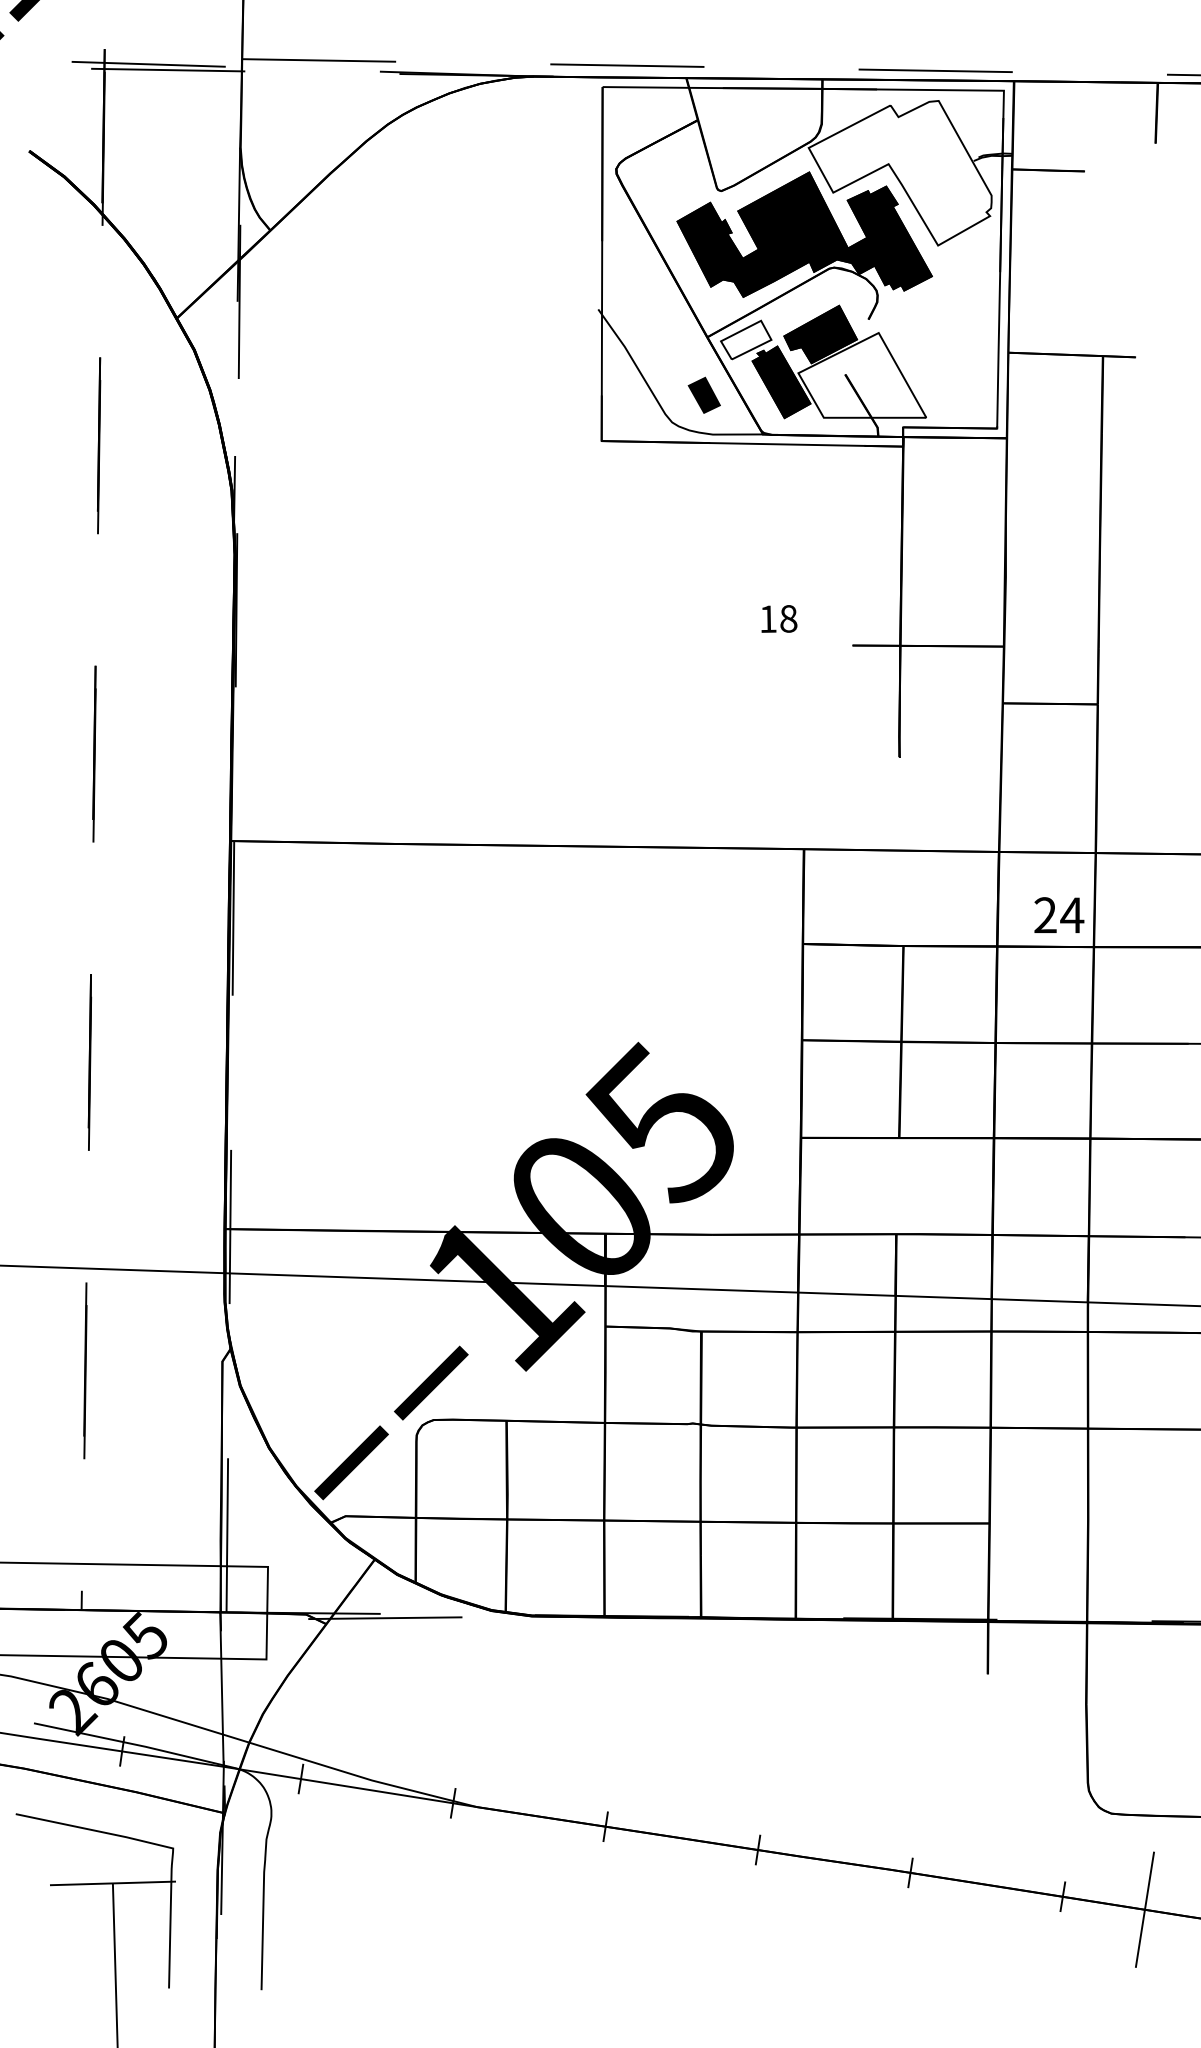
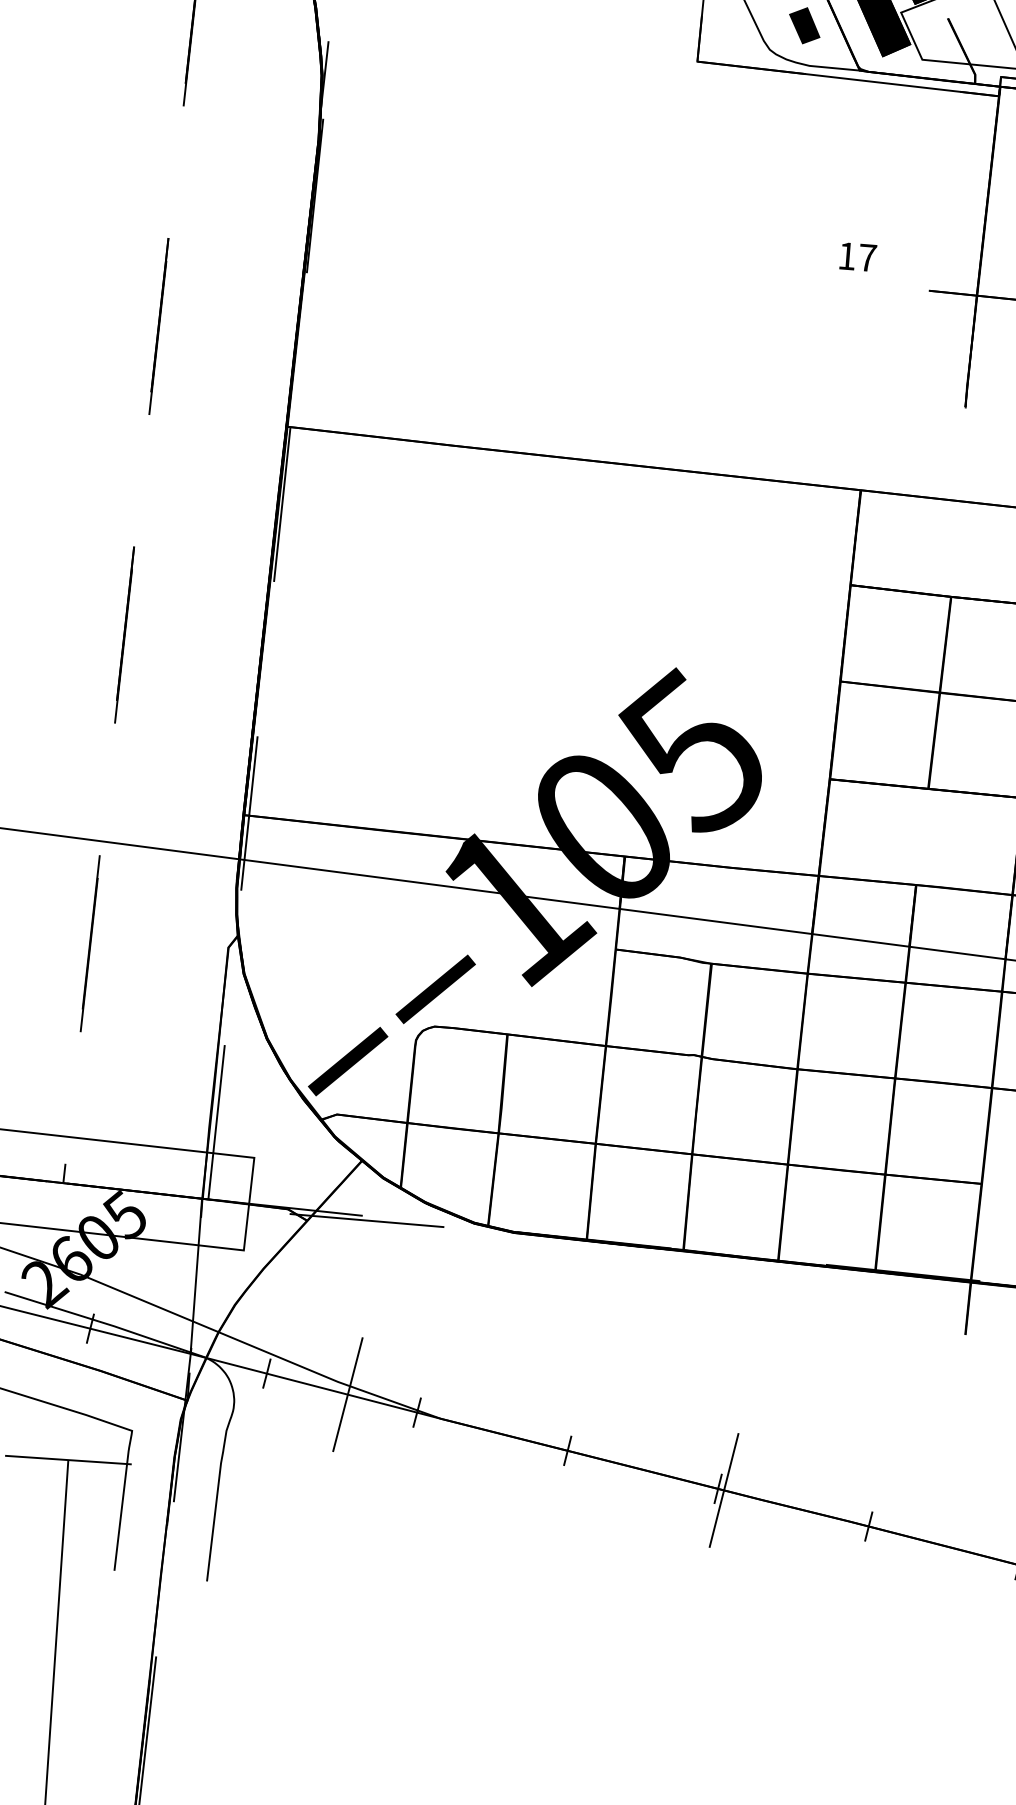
text: (788, 618) -> (867, 257), 18 -> 17
line: (382, 1792) -> (347, 1394), added
line: (763, 1850) -> (723, 1489), added

